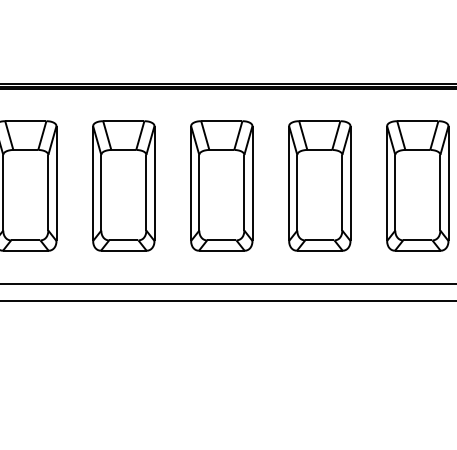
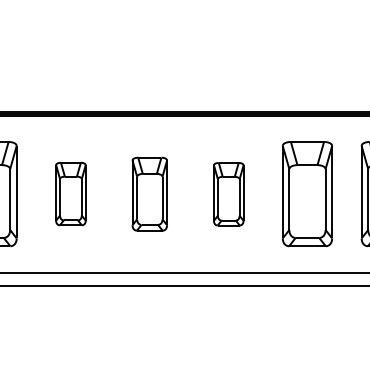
part: (123, 185) -> (70, 193), size x0.6
part: (221, 186) -> (149, 194), size x0.7
part: (319, 186) -> (228, 194), size x0.6

